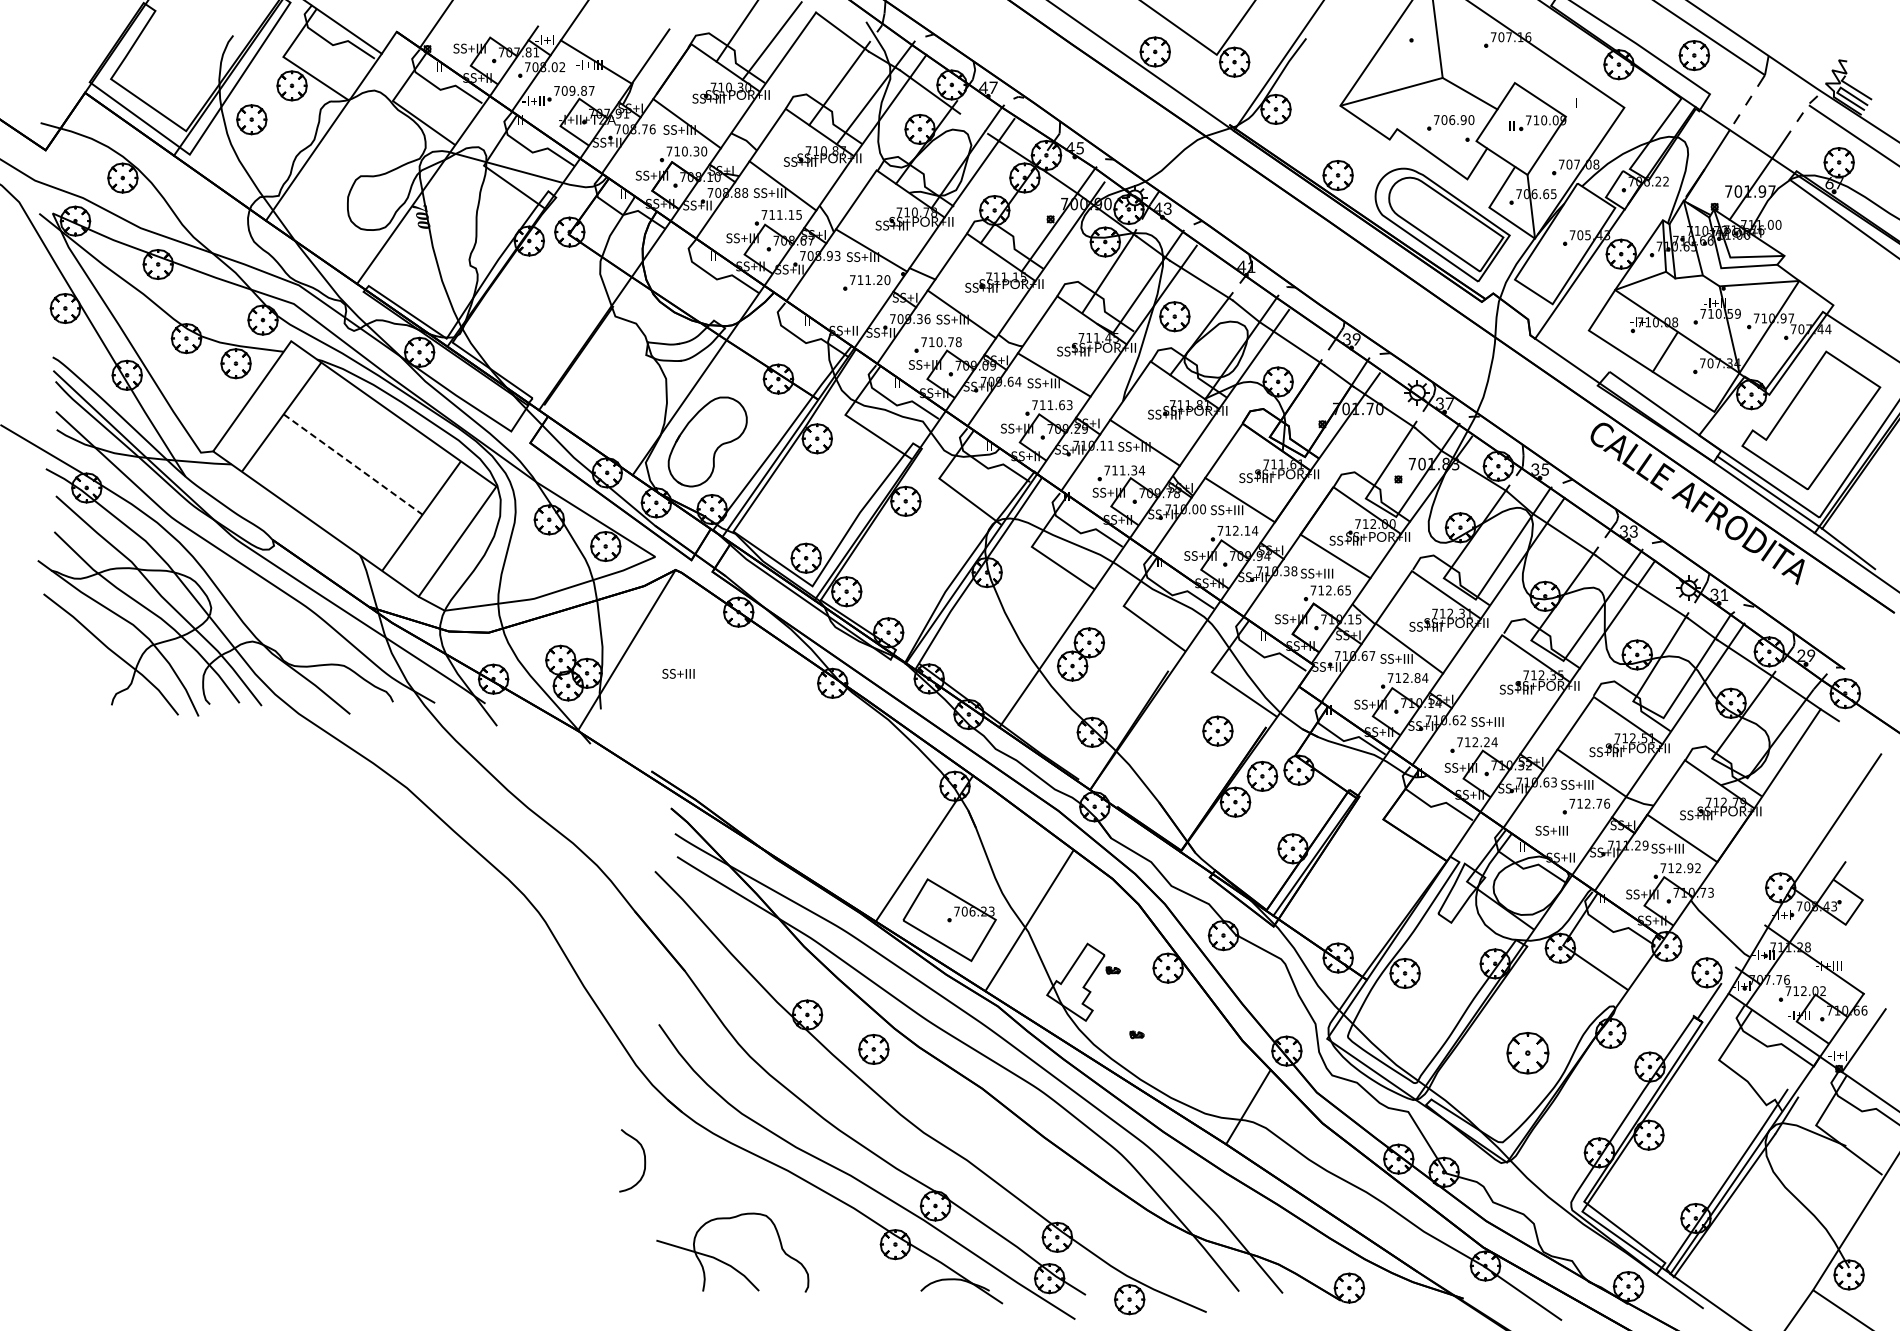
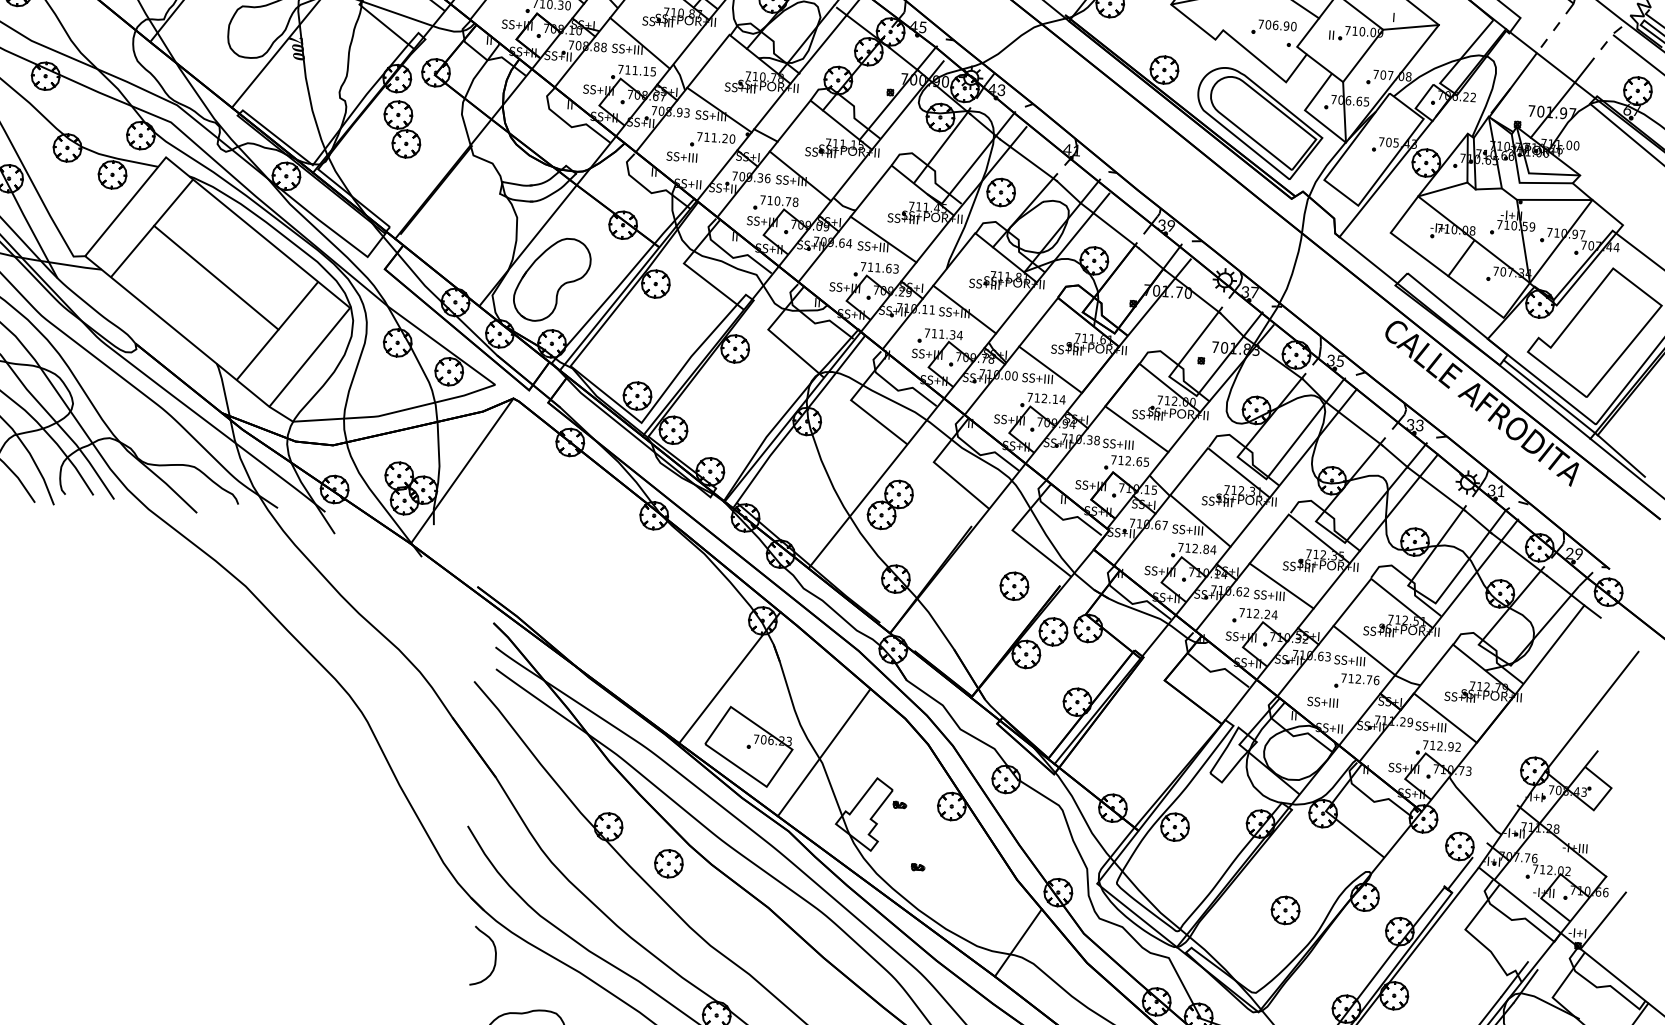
line: (1594, 111) -> (1410, 26), added
part: (538, 293) -> (402, 128), added
line: (353, 464) -> (216, 277), dashed -> solid
text: (678, 673) -> (681, 156), moved
line: (1499, 710) -> (1281, 585), added
part: (1527, 1052) -> (1285, 909), size x0.71
curve: (644, 1160) -> (495, 956), moved

